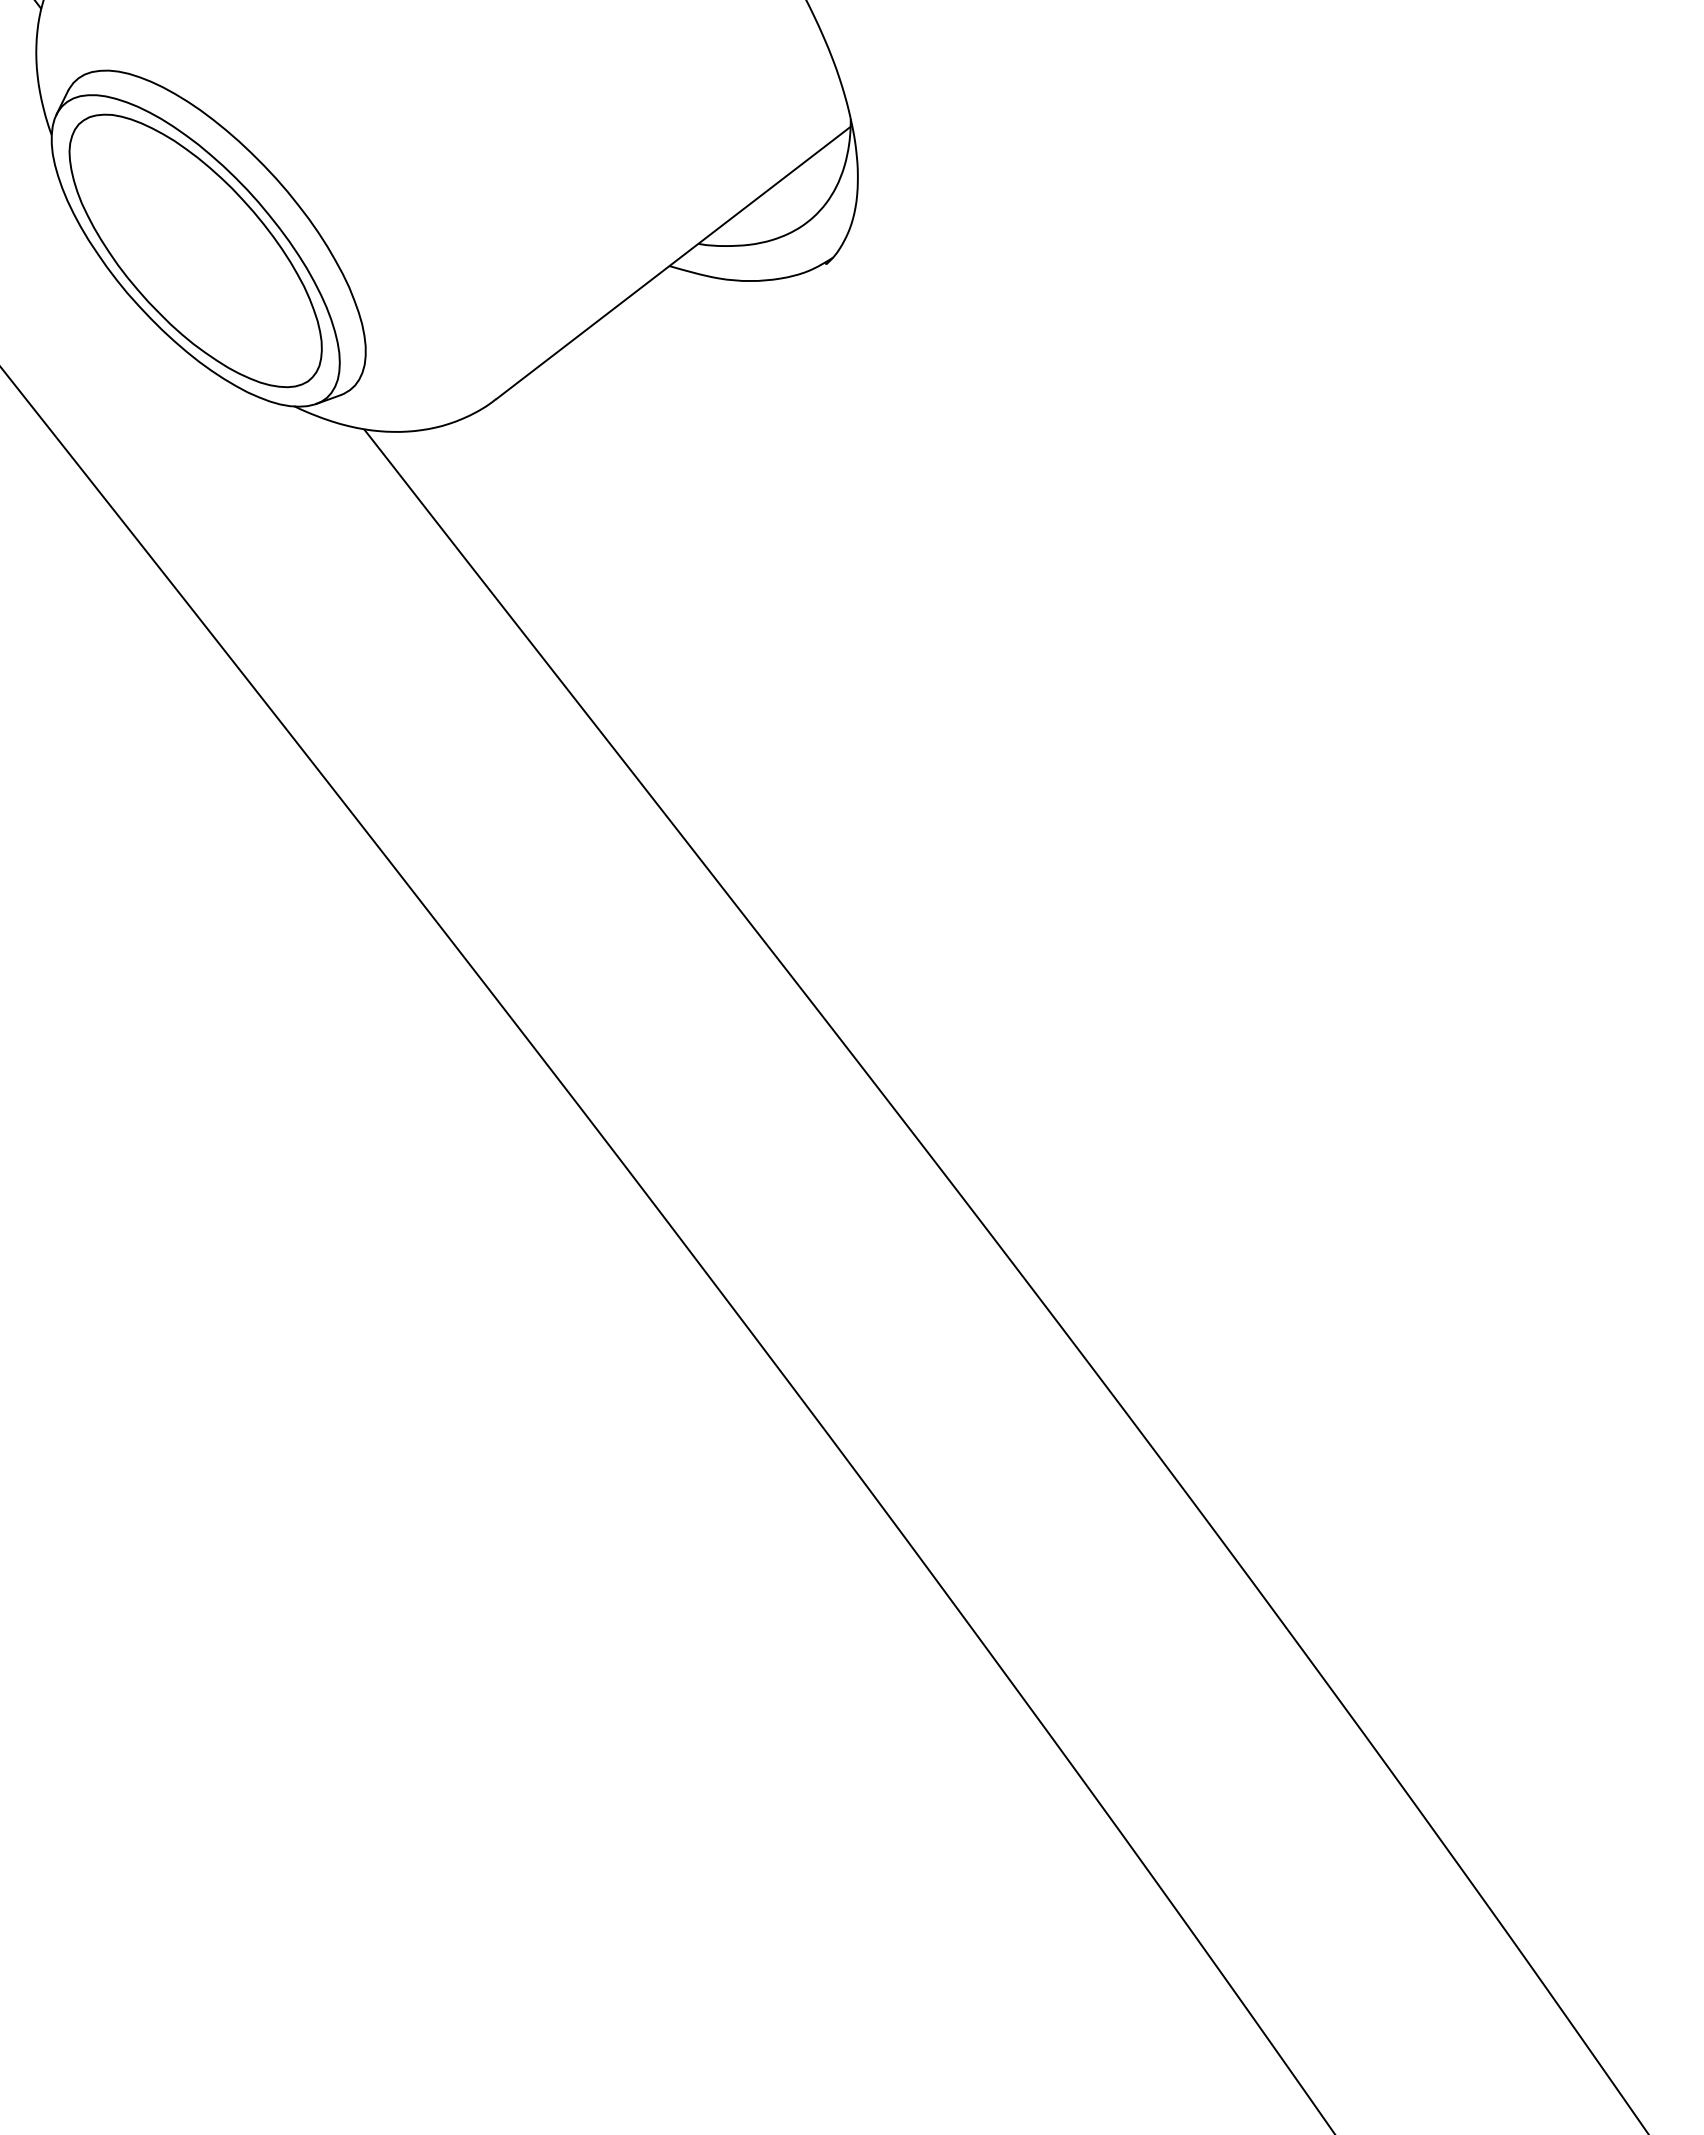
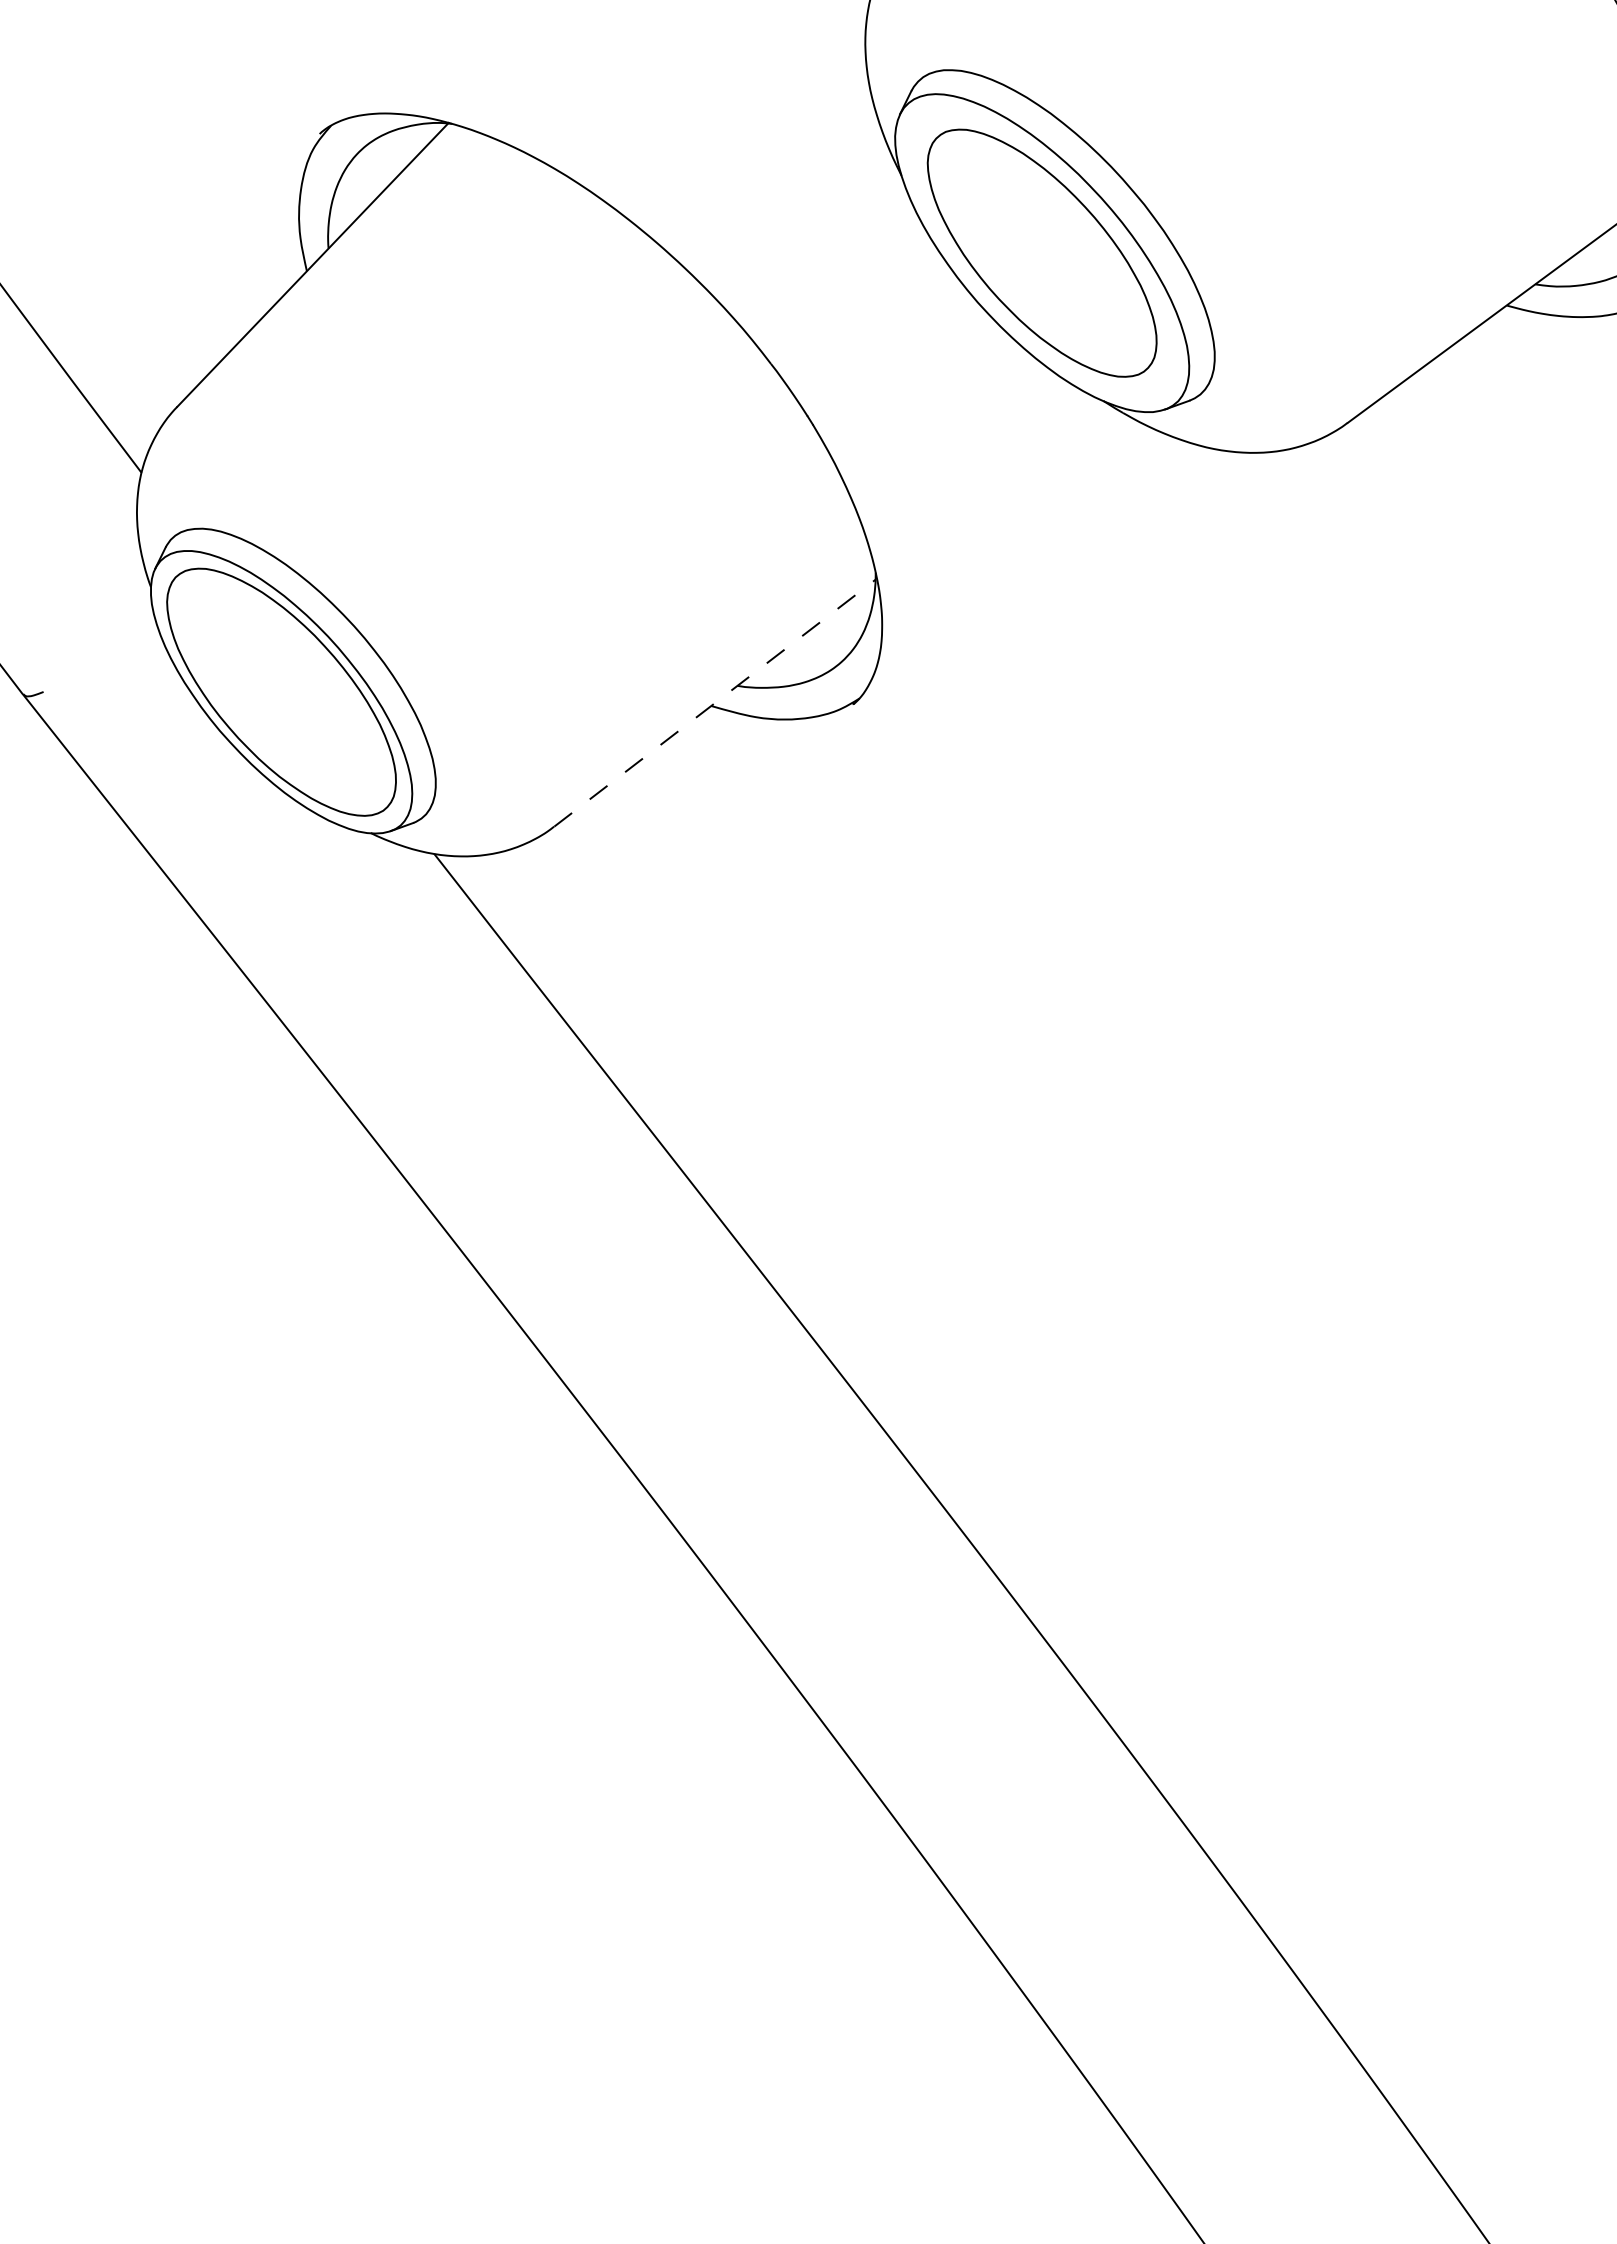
line: (674, 263) -> (715, 703), solid -> dashed

